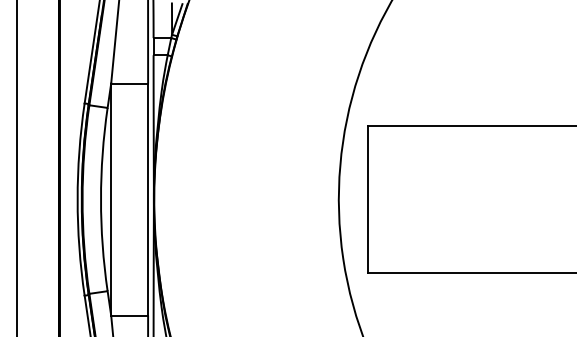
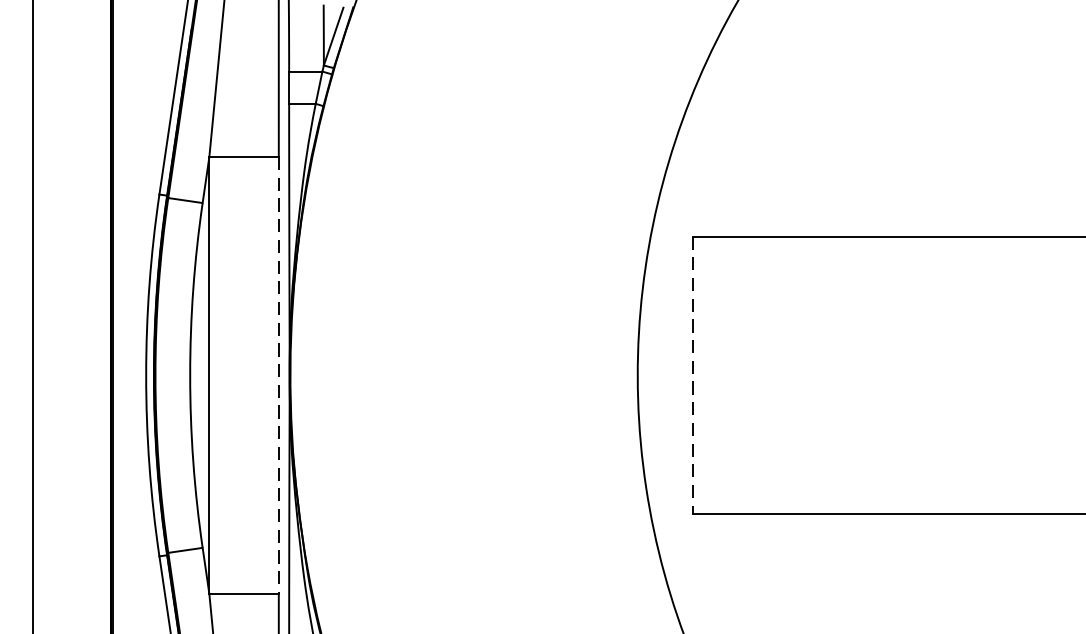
line: (368, 199) -> (693, 375), solid -> dashed
line: (148, 200) -> (279, 377), solid -> dashed

